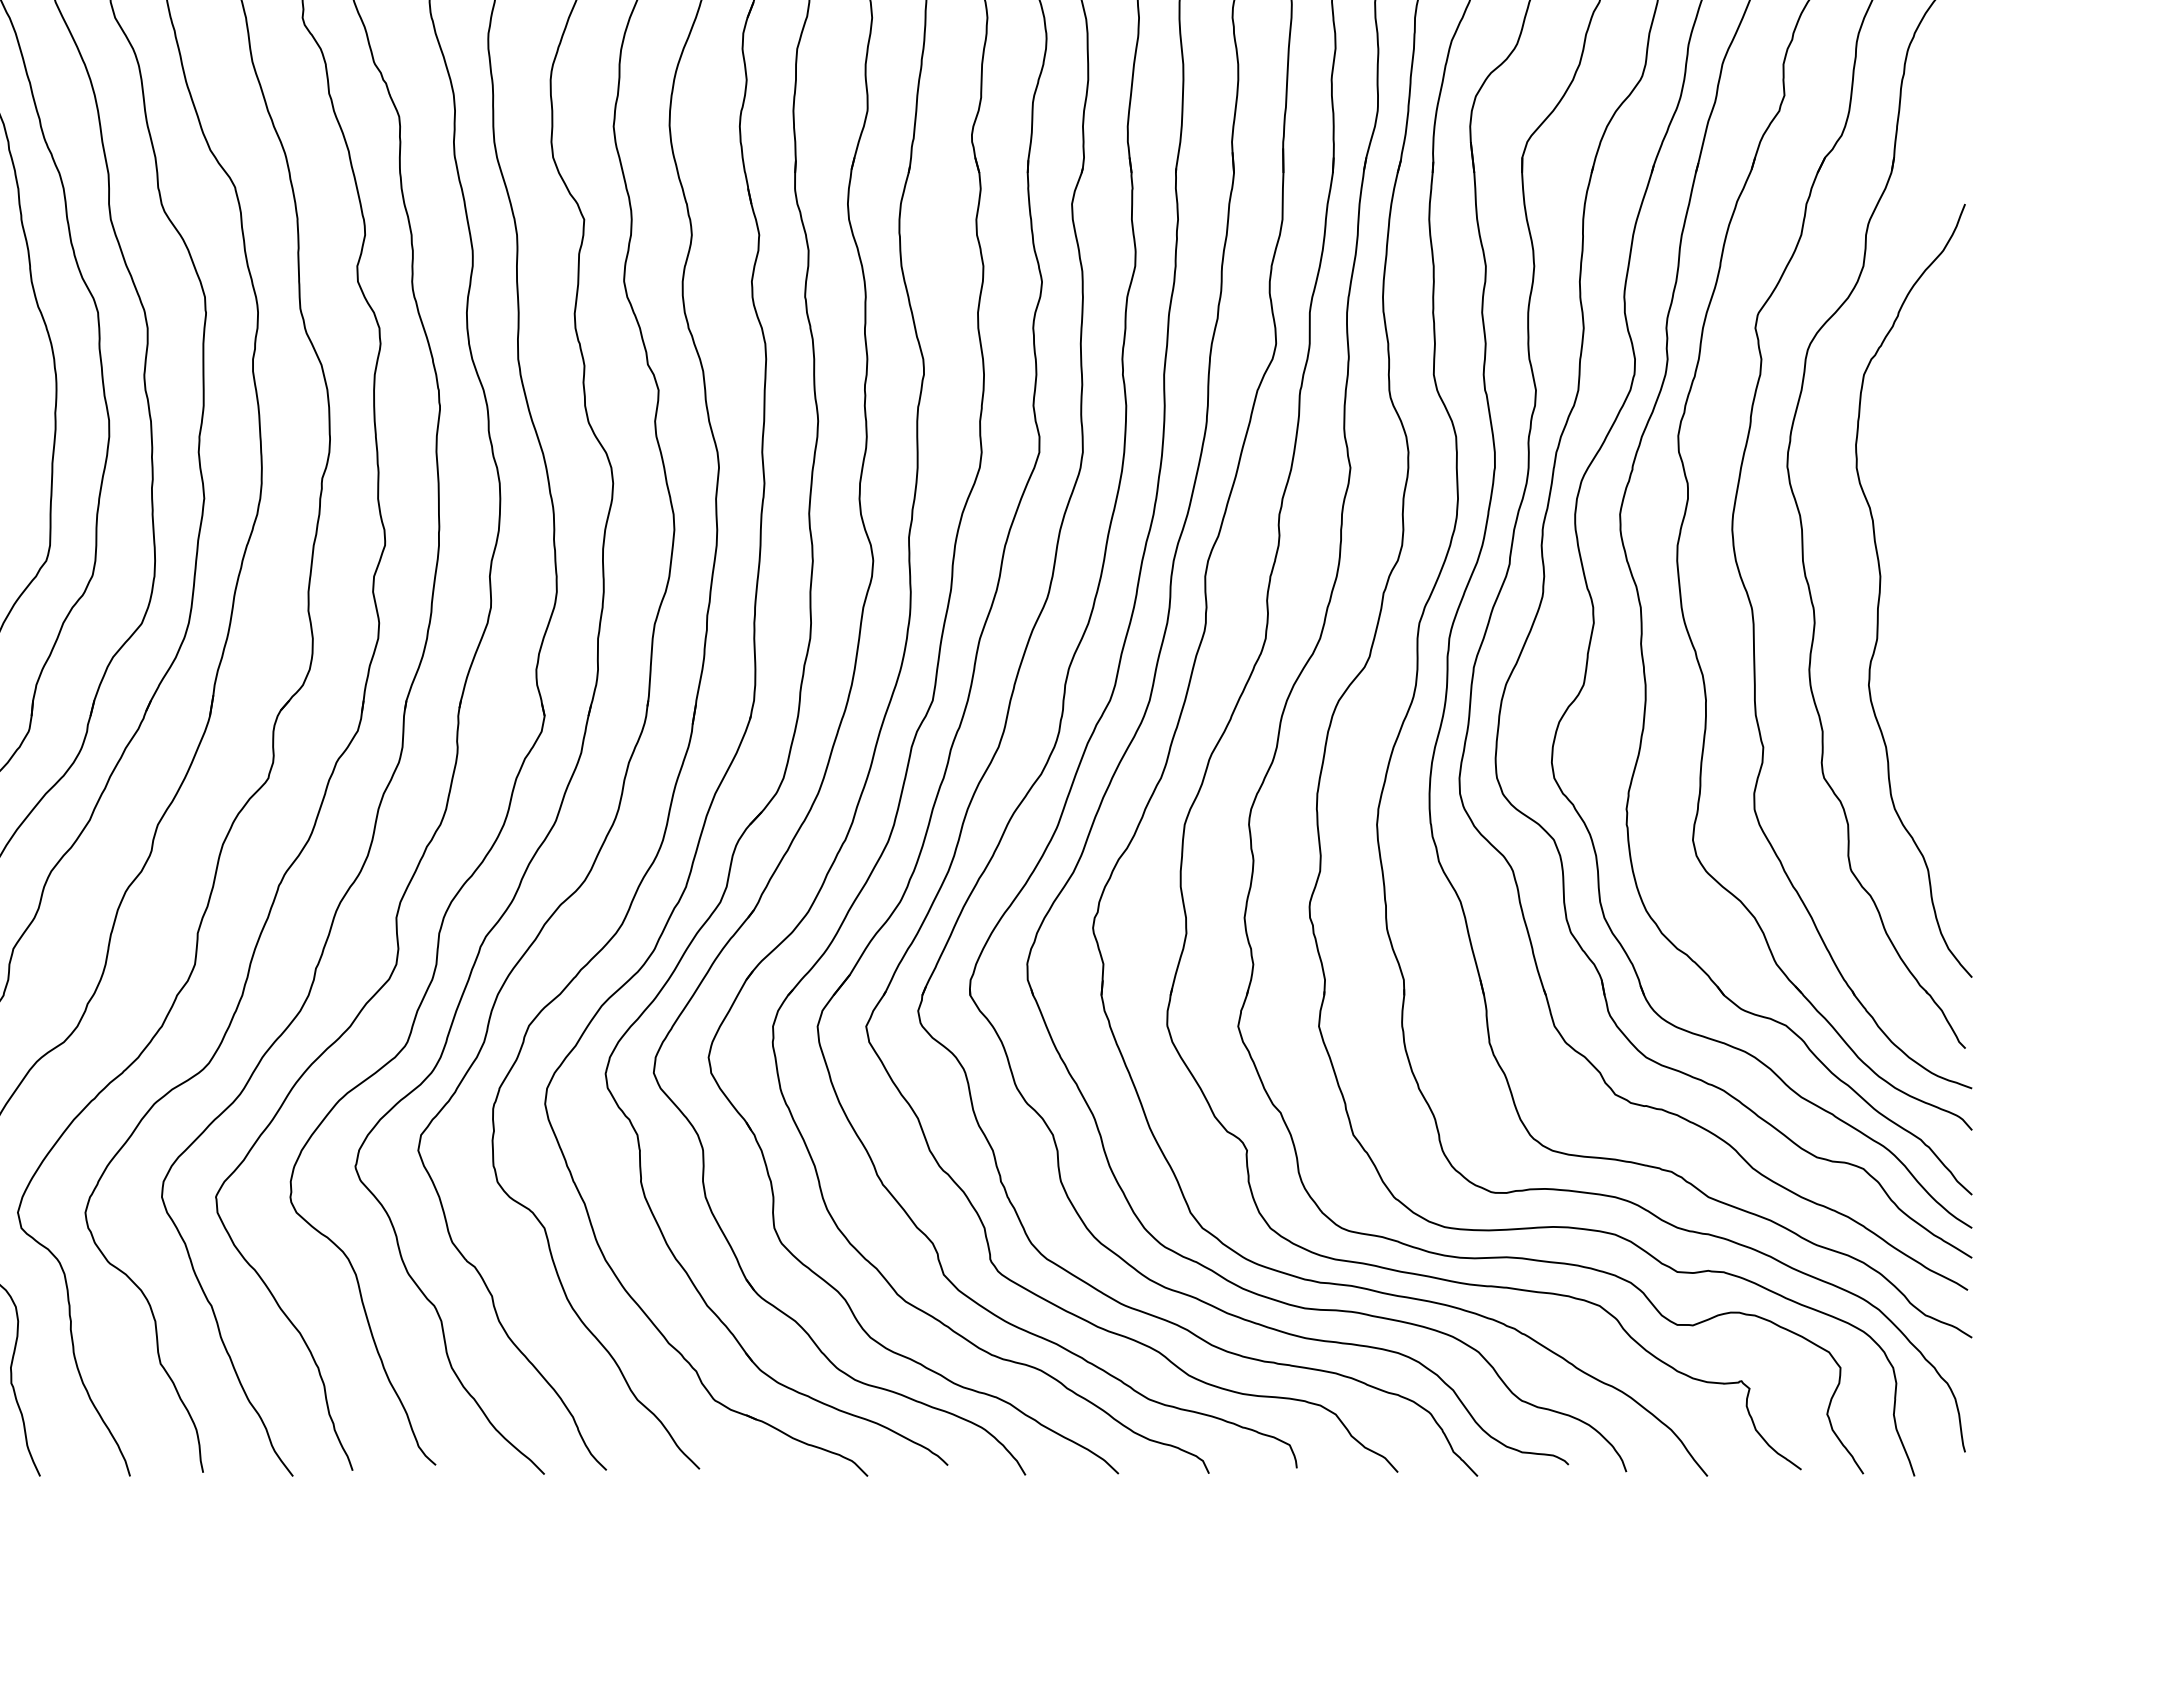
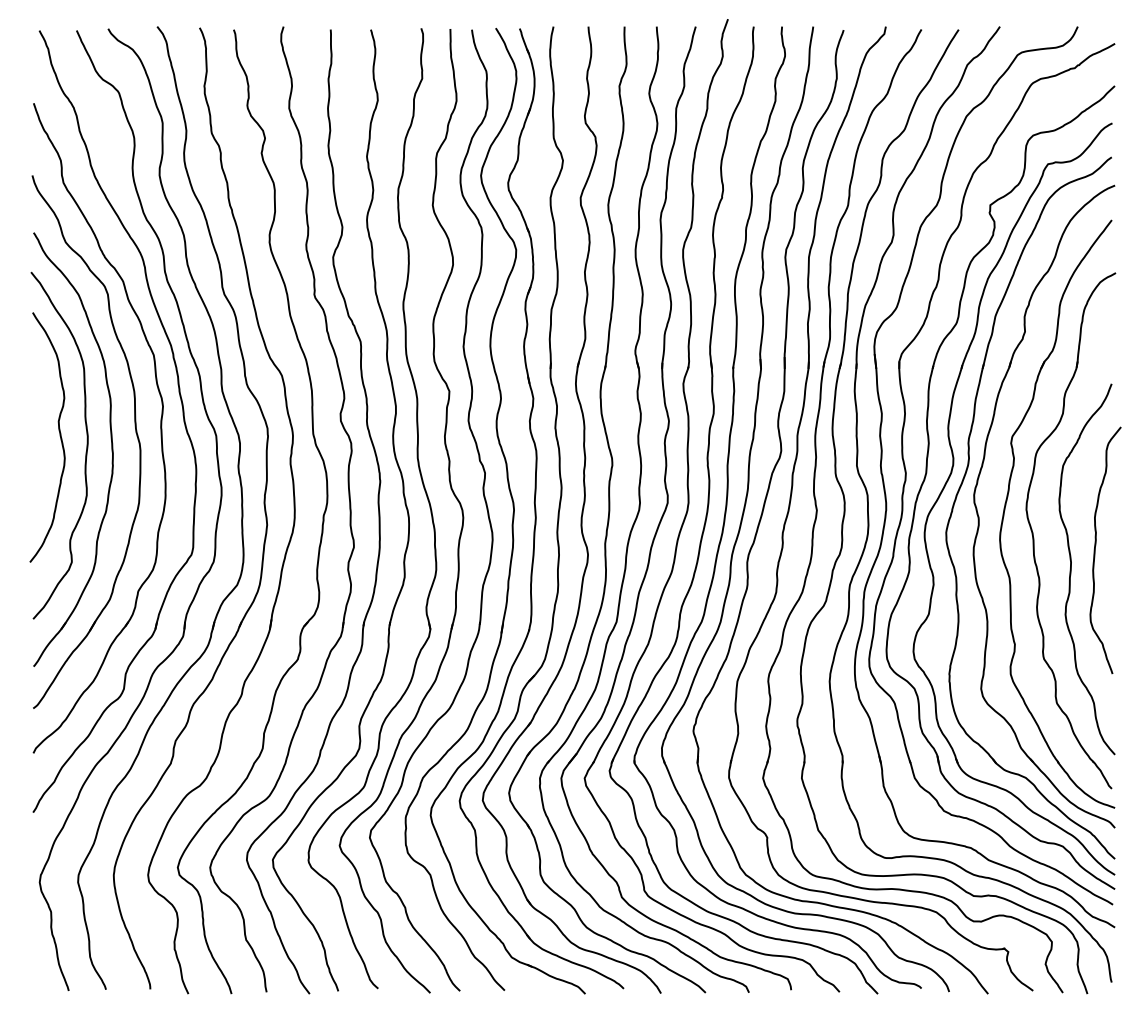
curve: (1931, 551) -> (1095, 550), added

